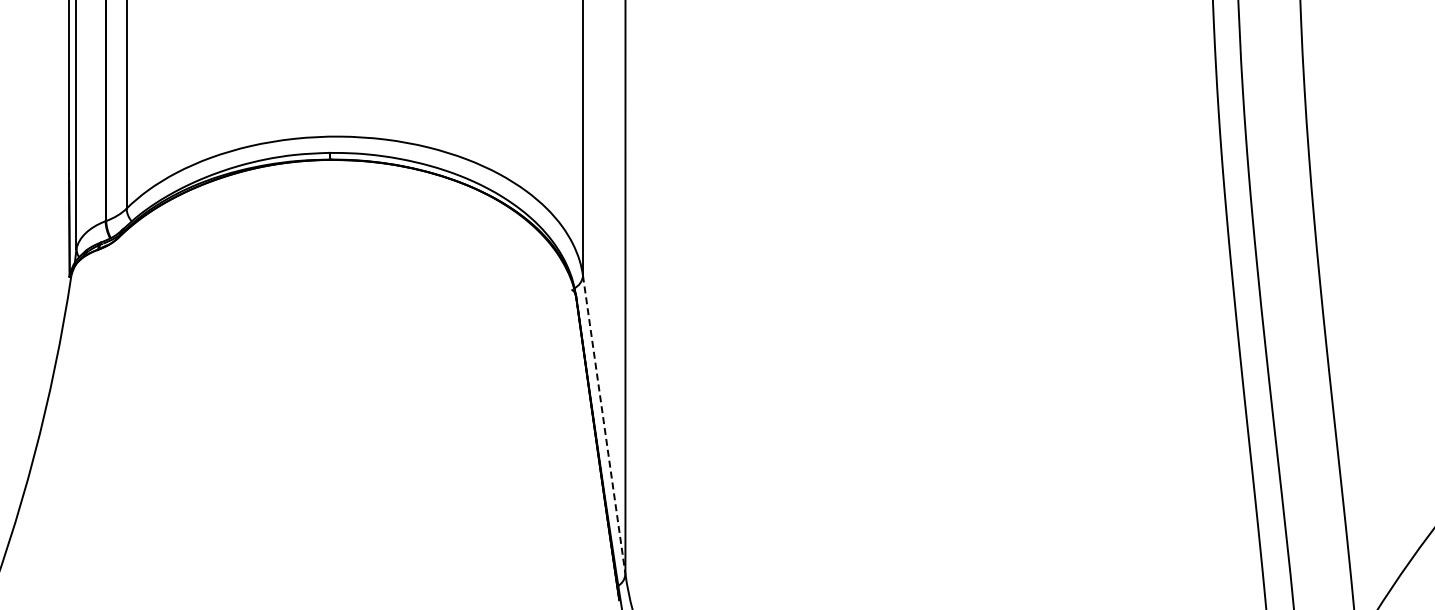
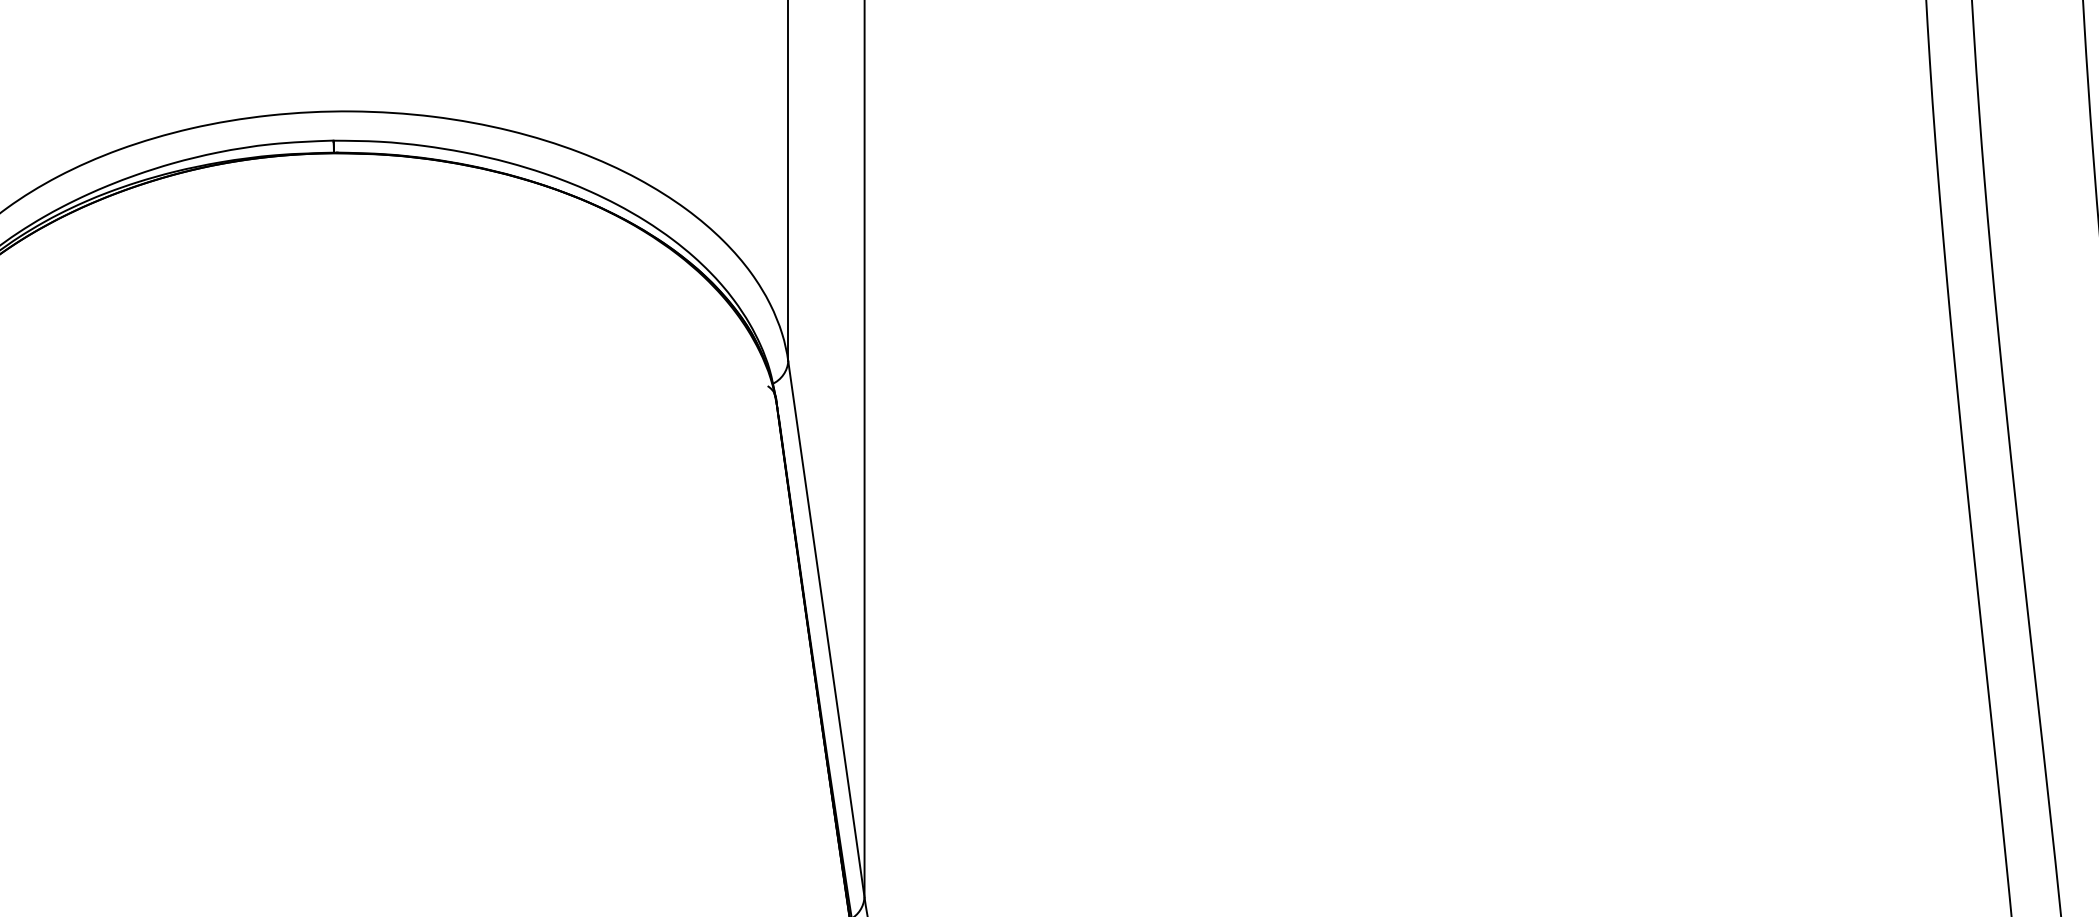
line: (604, 424) -> (826, 628), dashed -> solid

